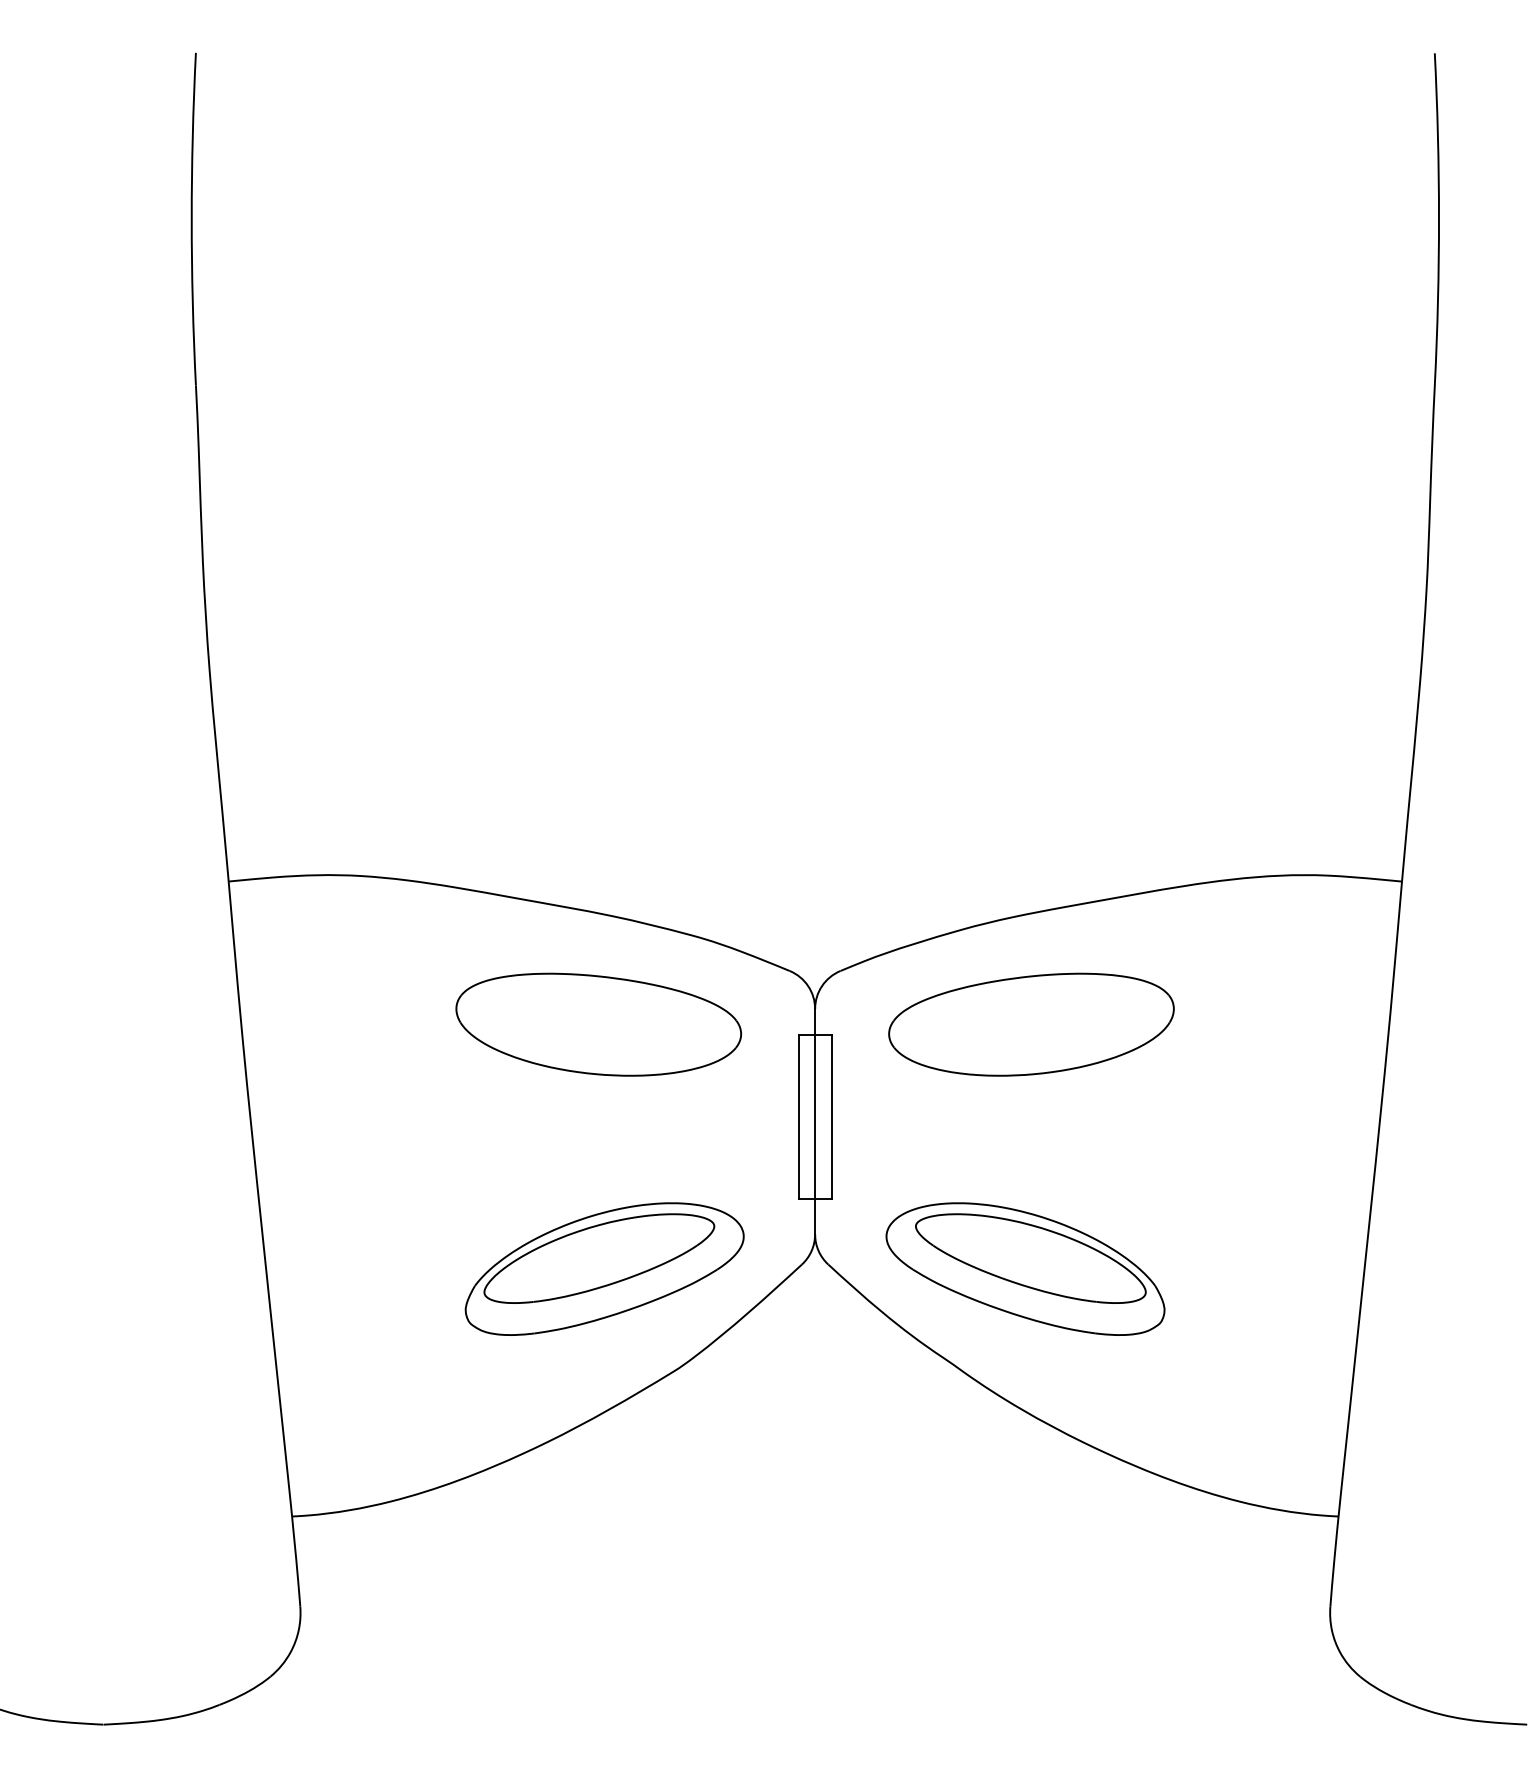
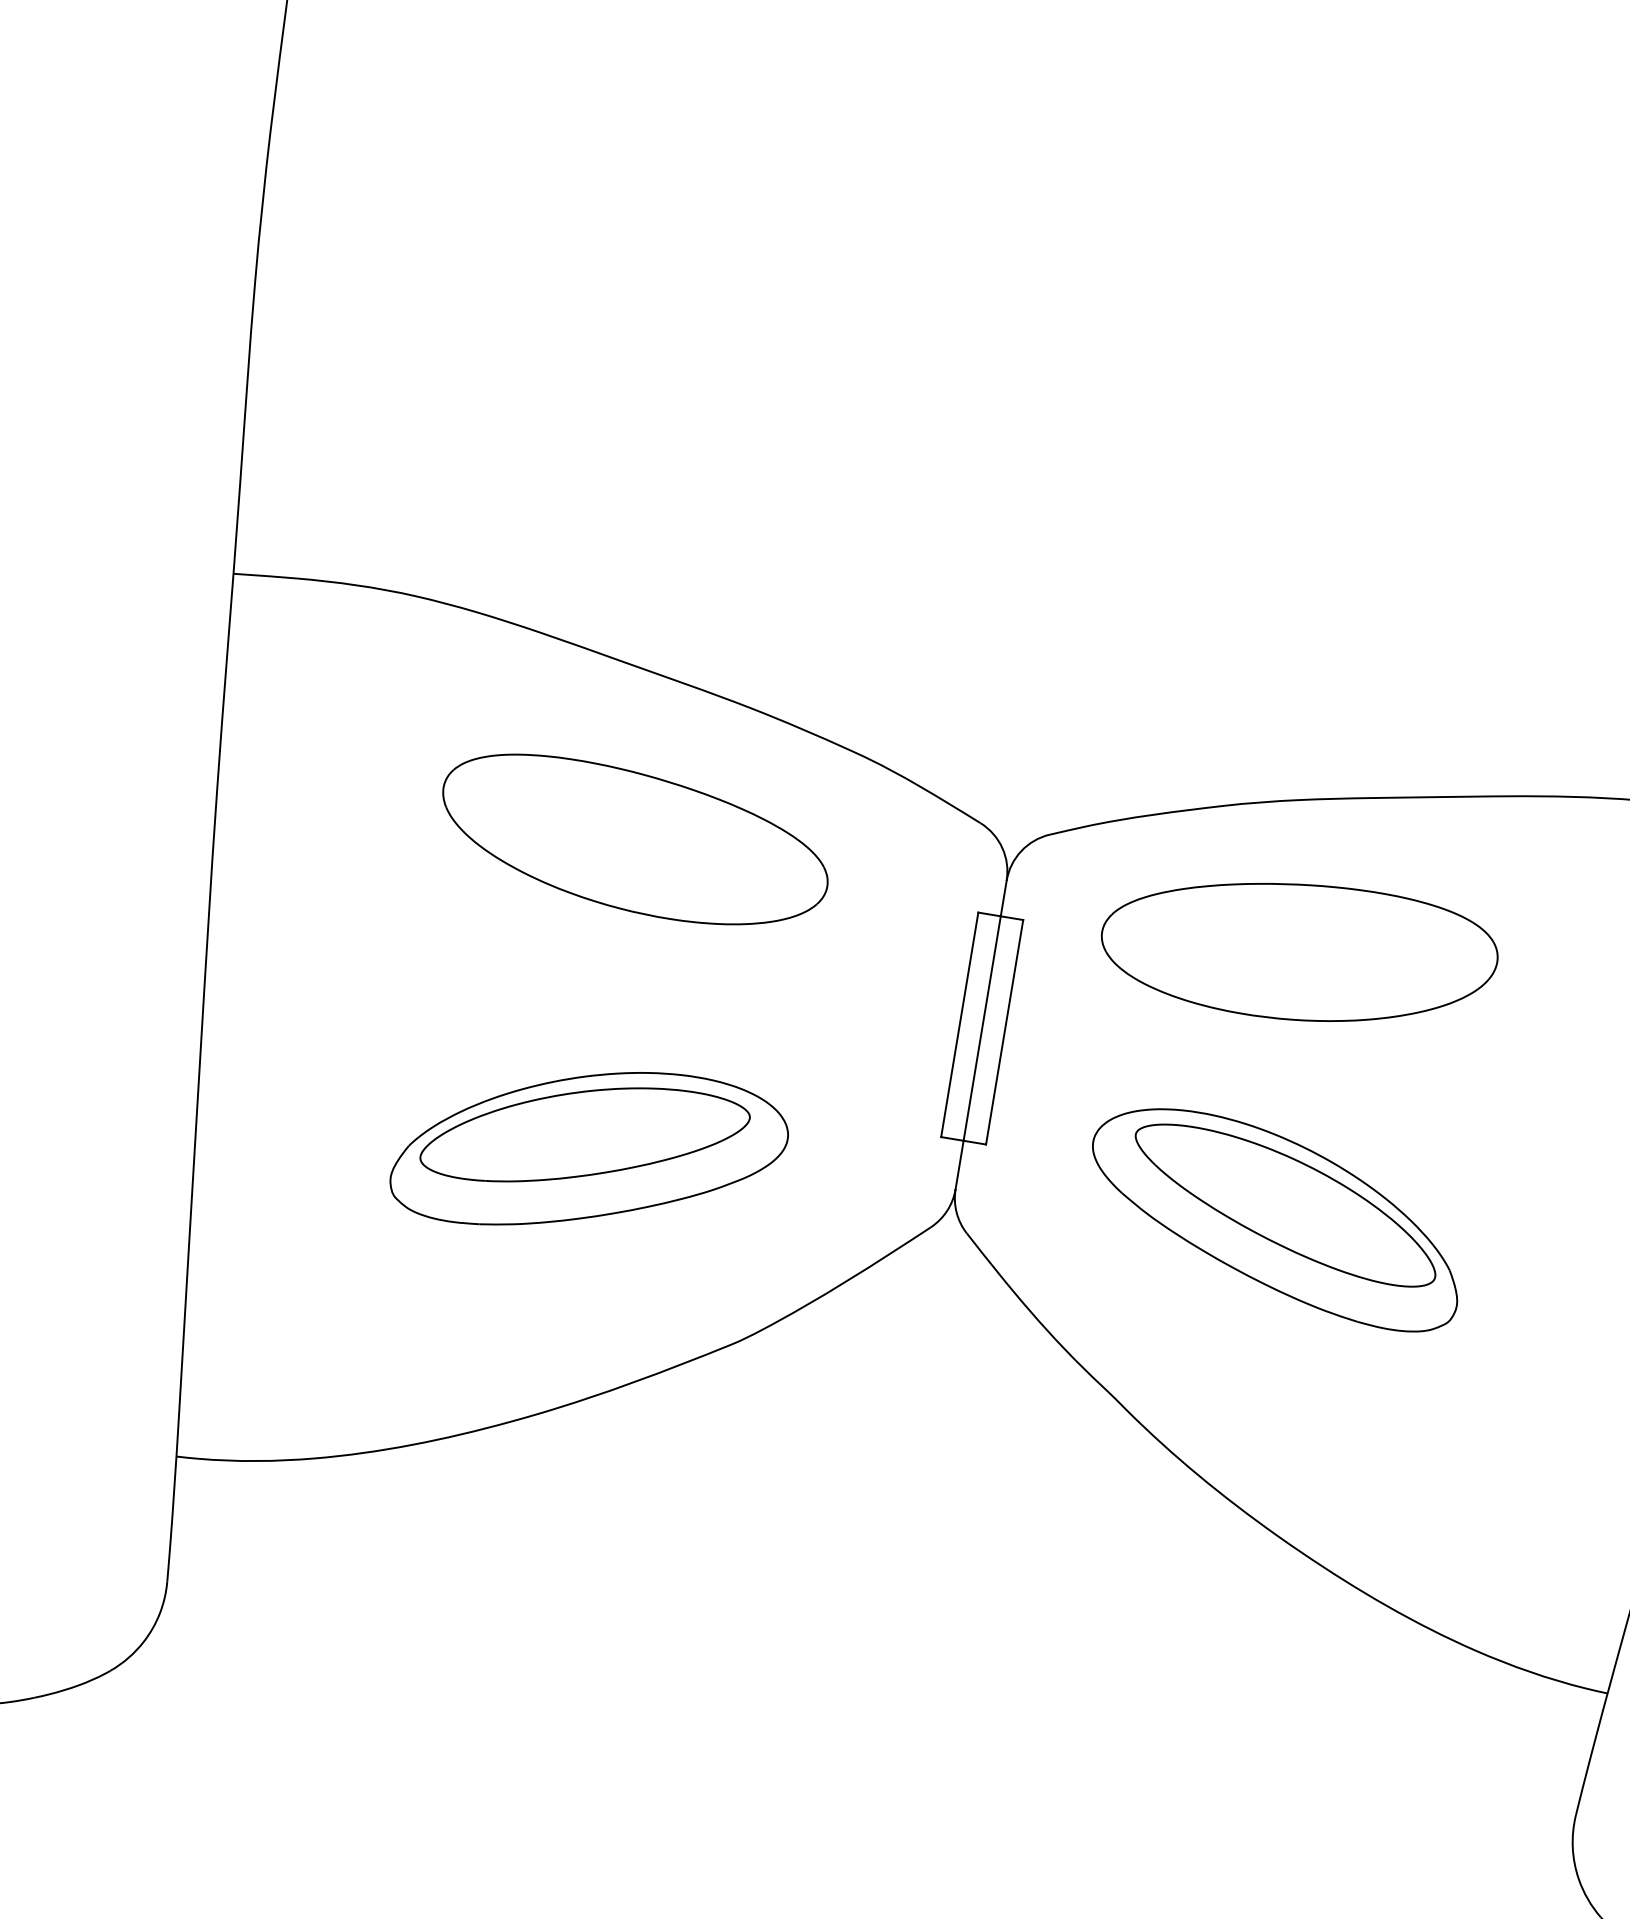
part: (598, 1024) -> (634, 841), moved
part: (604, 1268) -> (590, 1151), moved
part: (1025, 1268) -> (1276, 1217), moved

